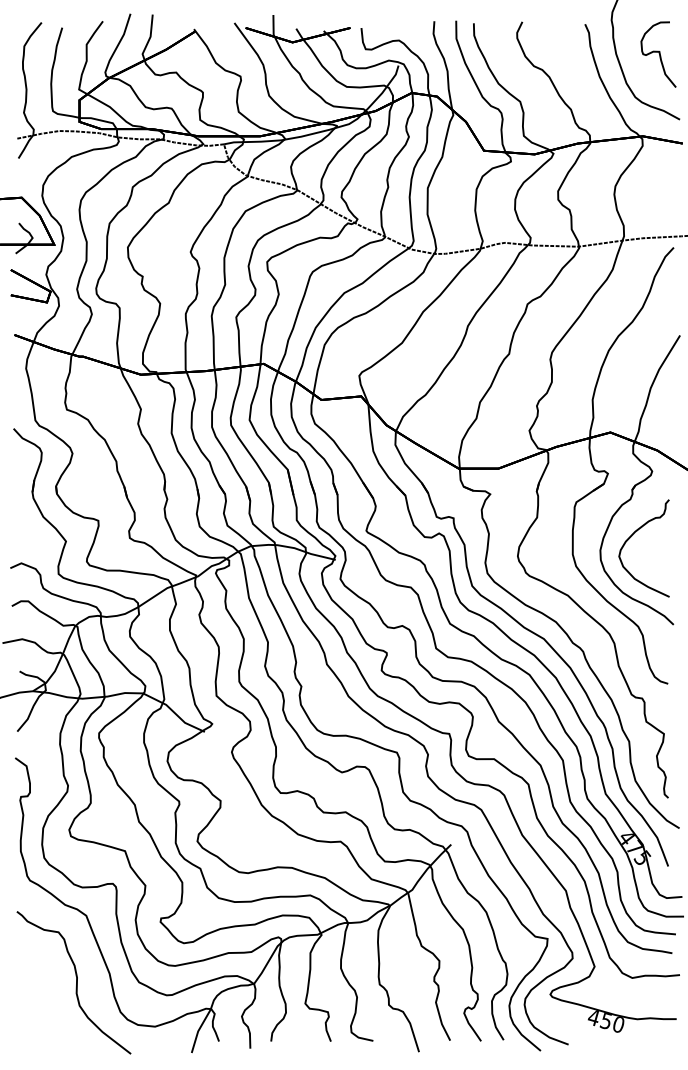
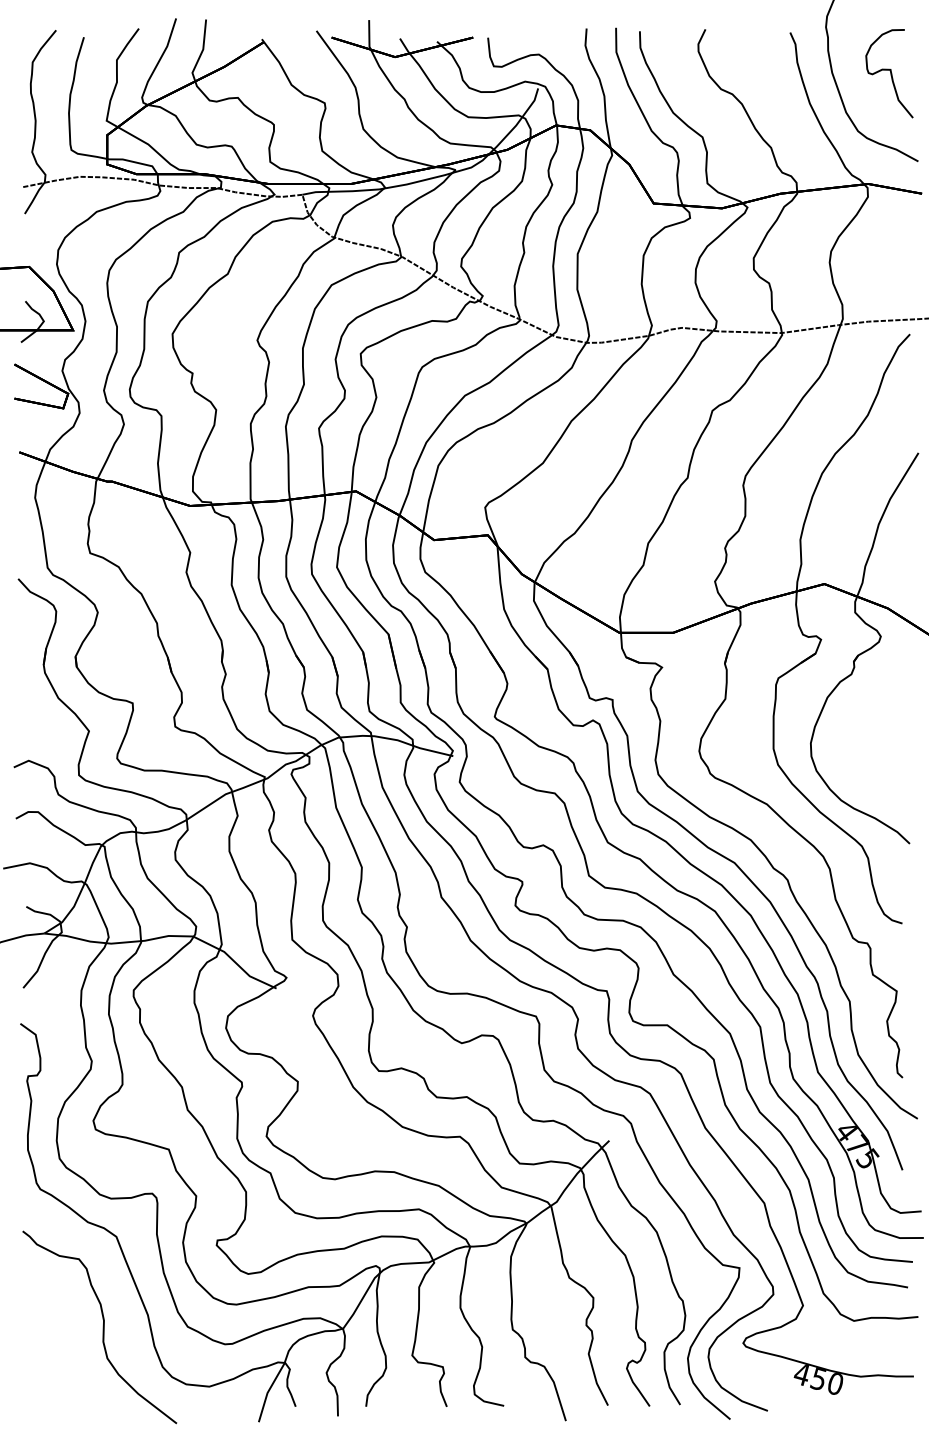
curve: (631, 536) -> (853, 724), removed

